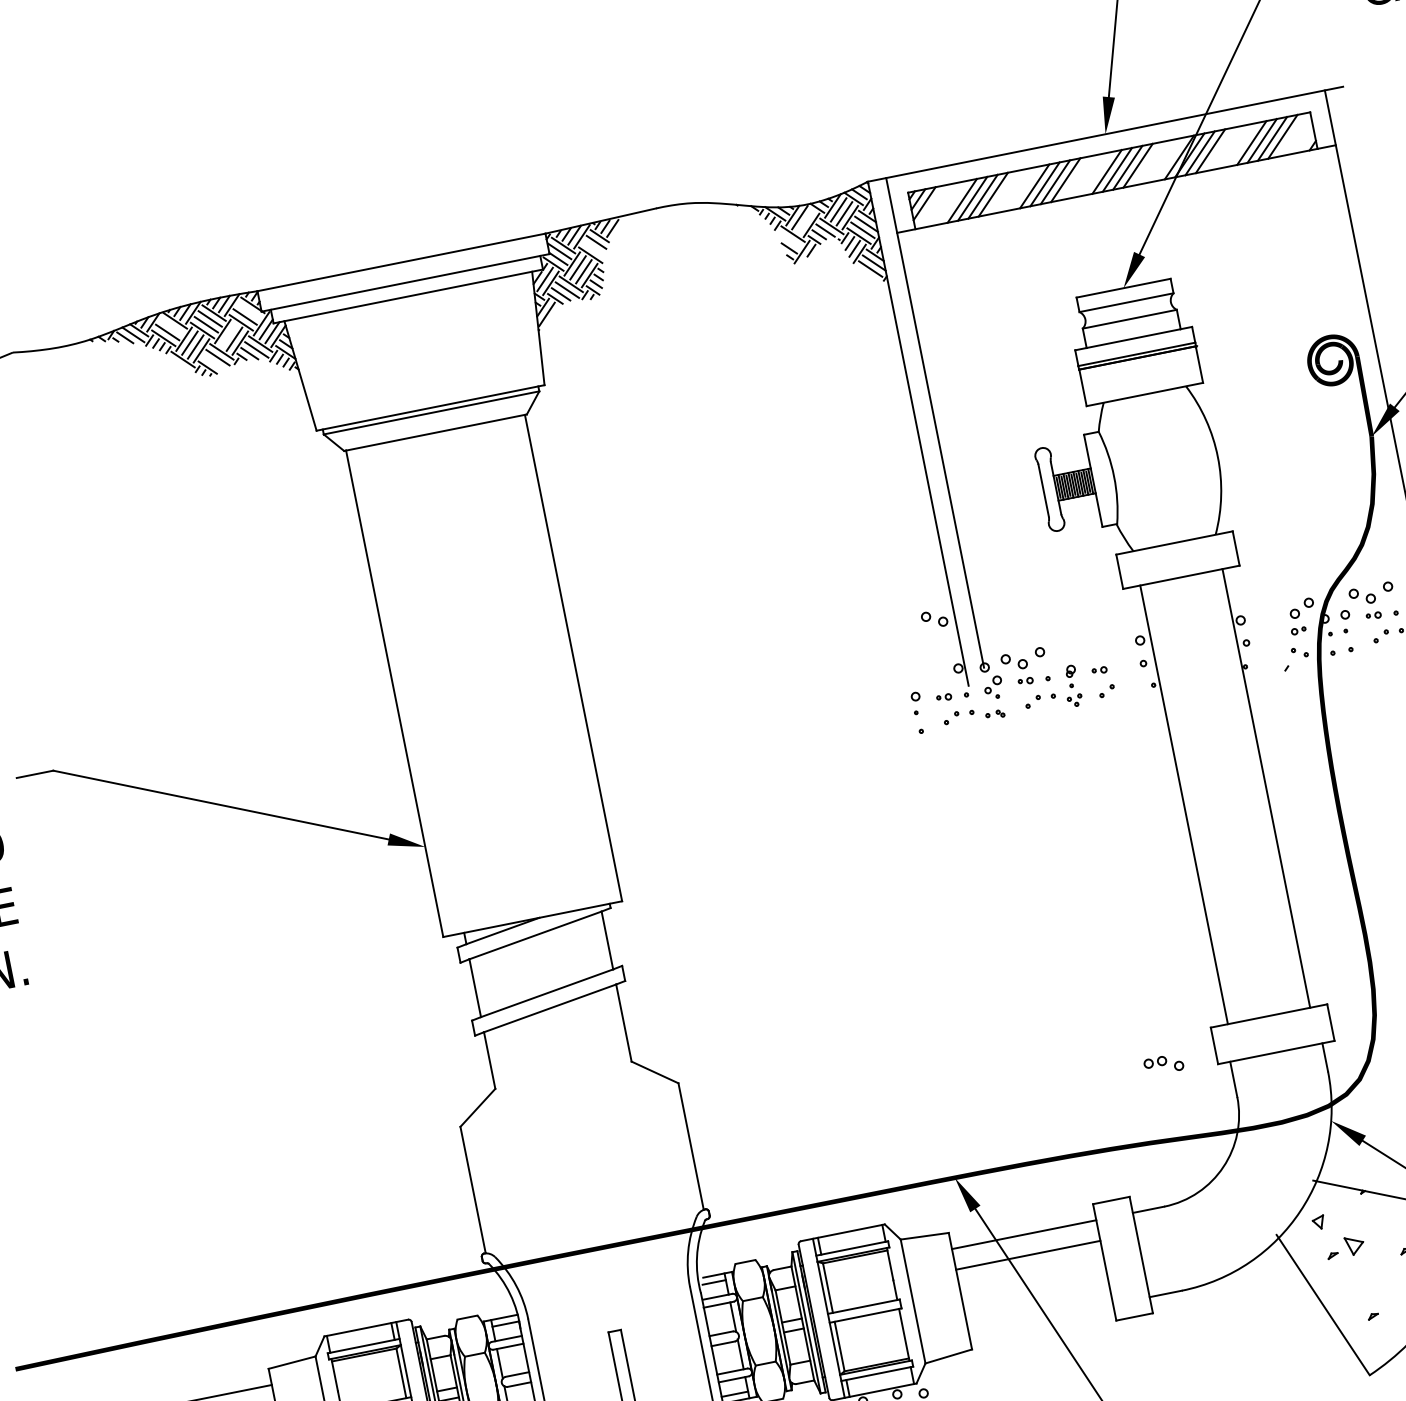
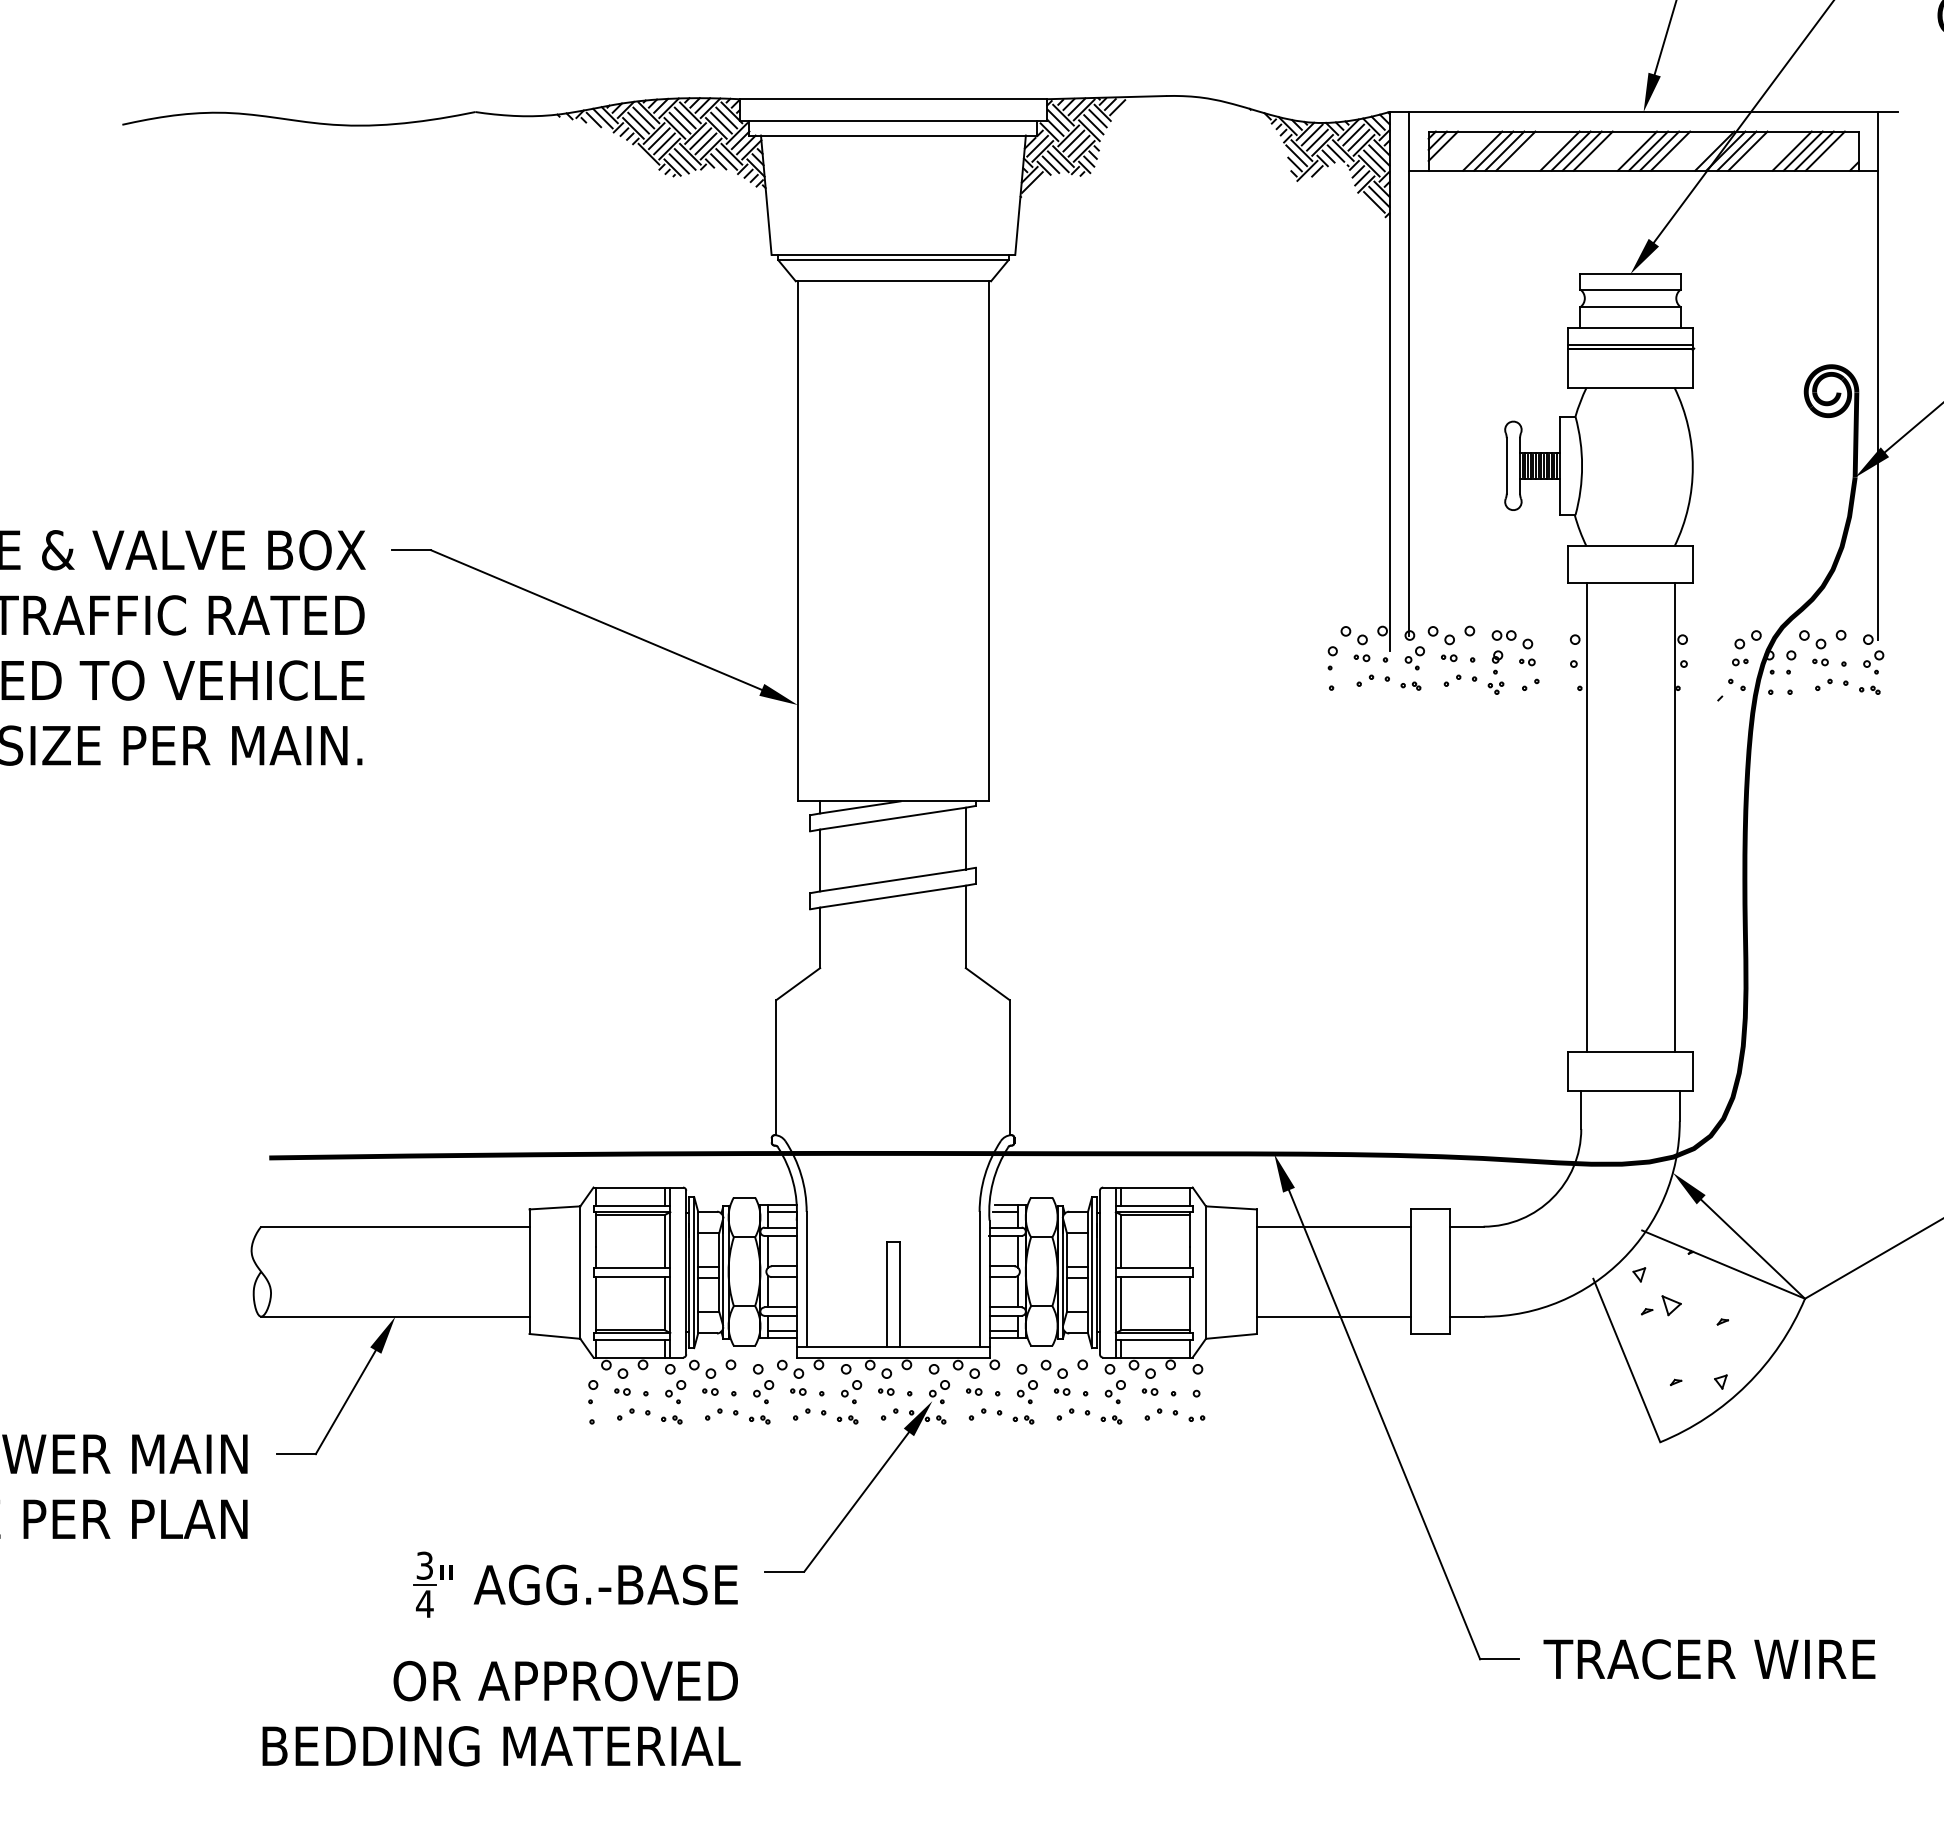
line: (805, 220) -> (1317, 139), added
line: (789, 239) -> (1296, 155), added
line: (593, 248) -> (1093, 124), added
line: (248, 310) -> (726, 117), added
line: (171, 326) -> (643, 117), added
line: (228, 335) -> (700, 138), added
line: (212, 362) -> (678, 163), added
part: (933, 619) -> (1353, 635), moved
part: (1163, 1064) -> (1512, 639), moved
line: (1027, 1255) -> (1333, 1316), moved

